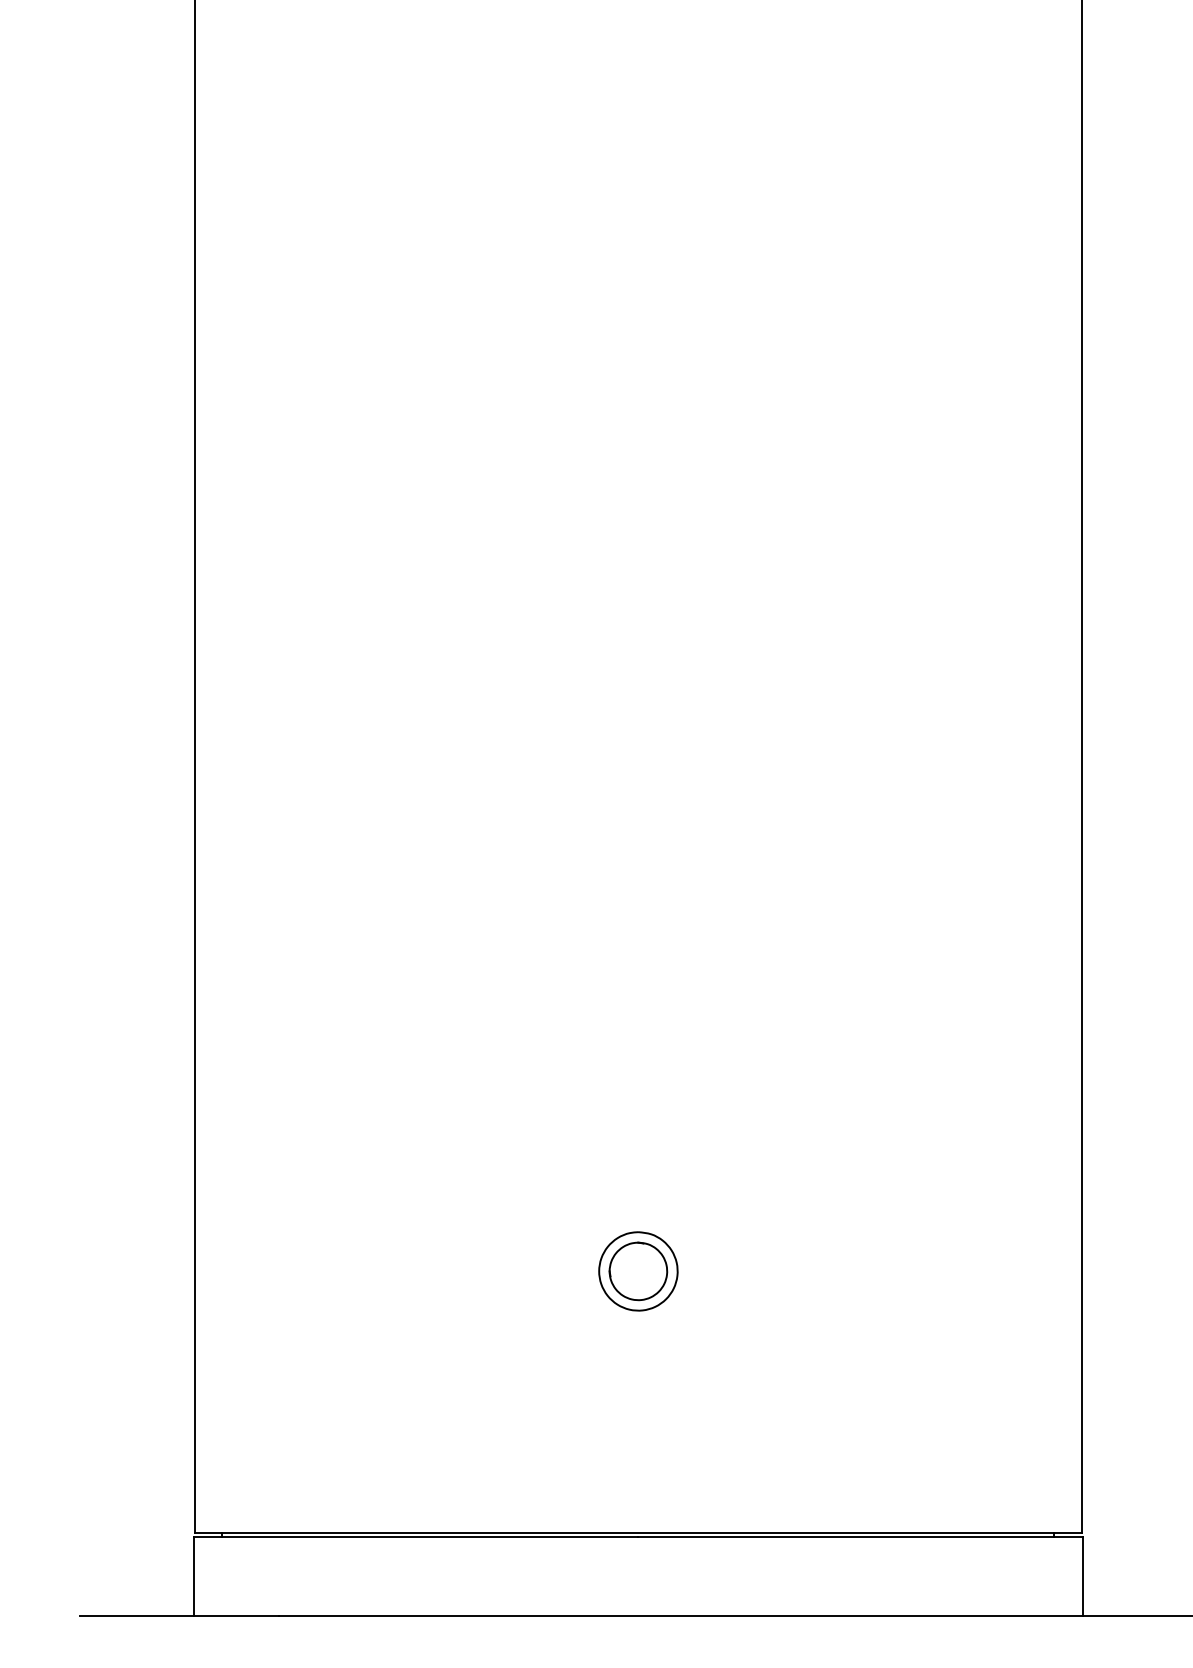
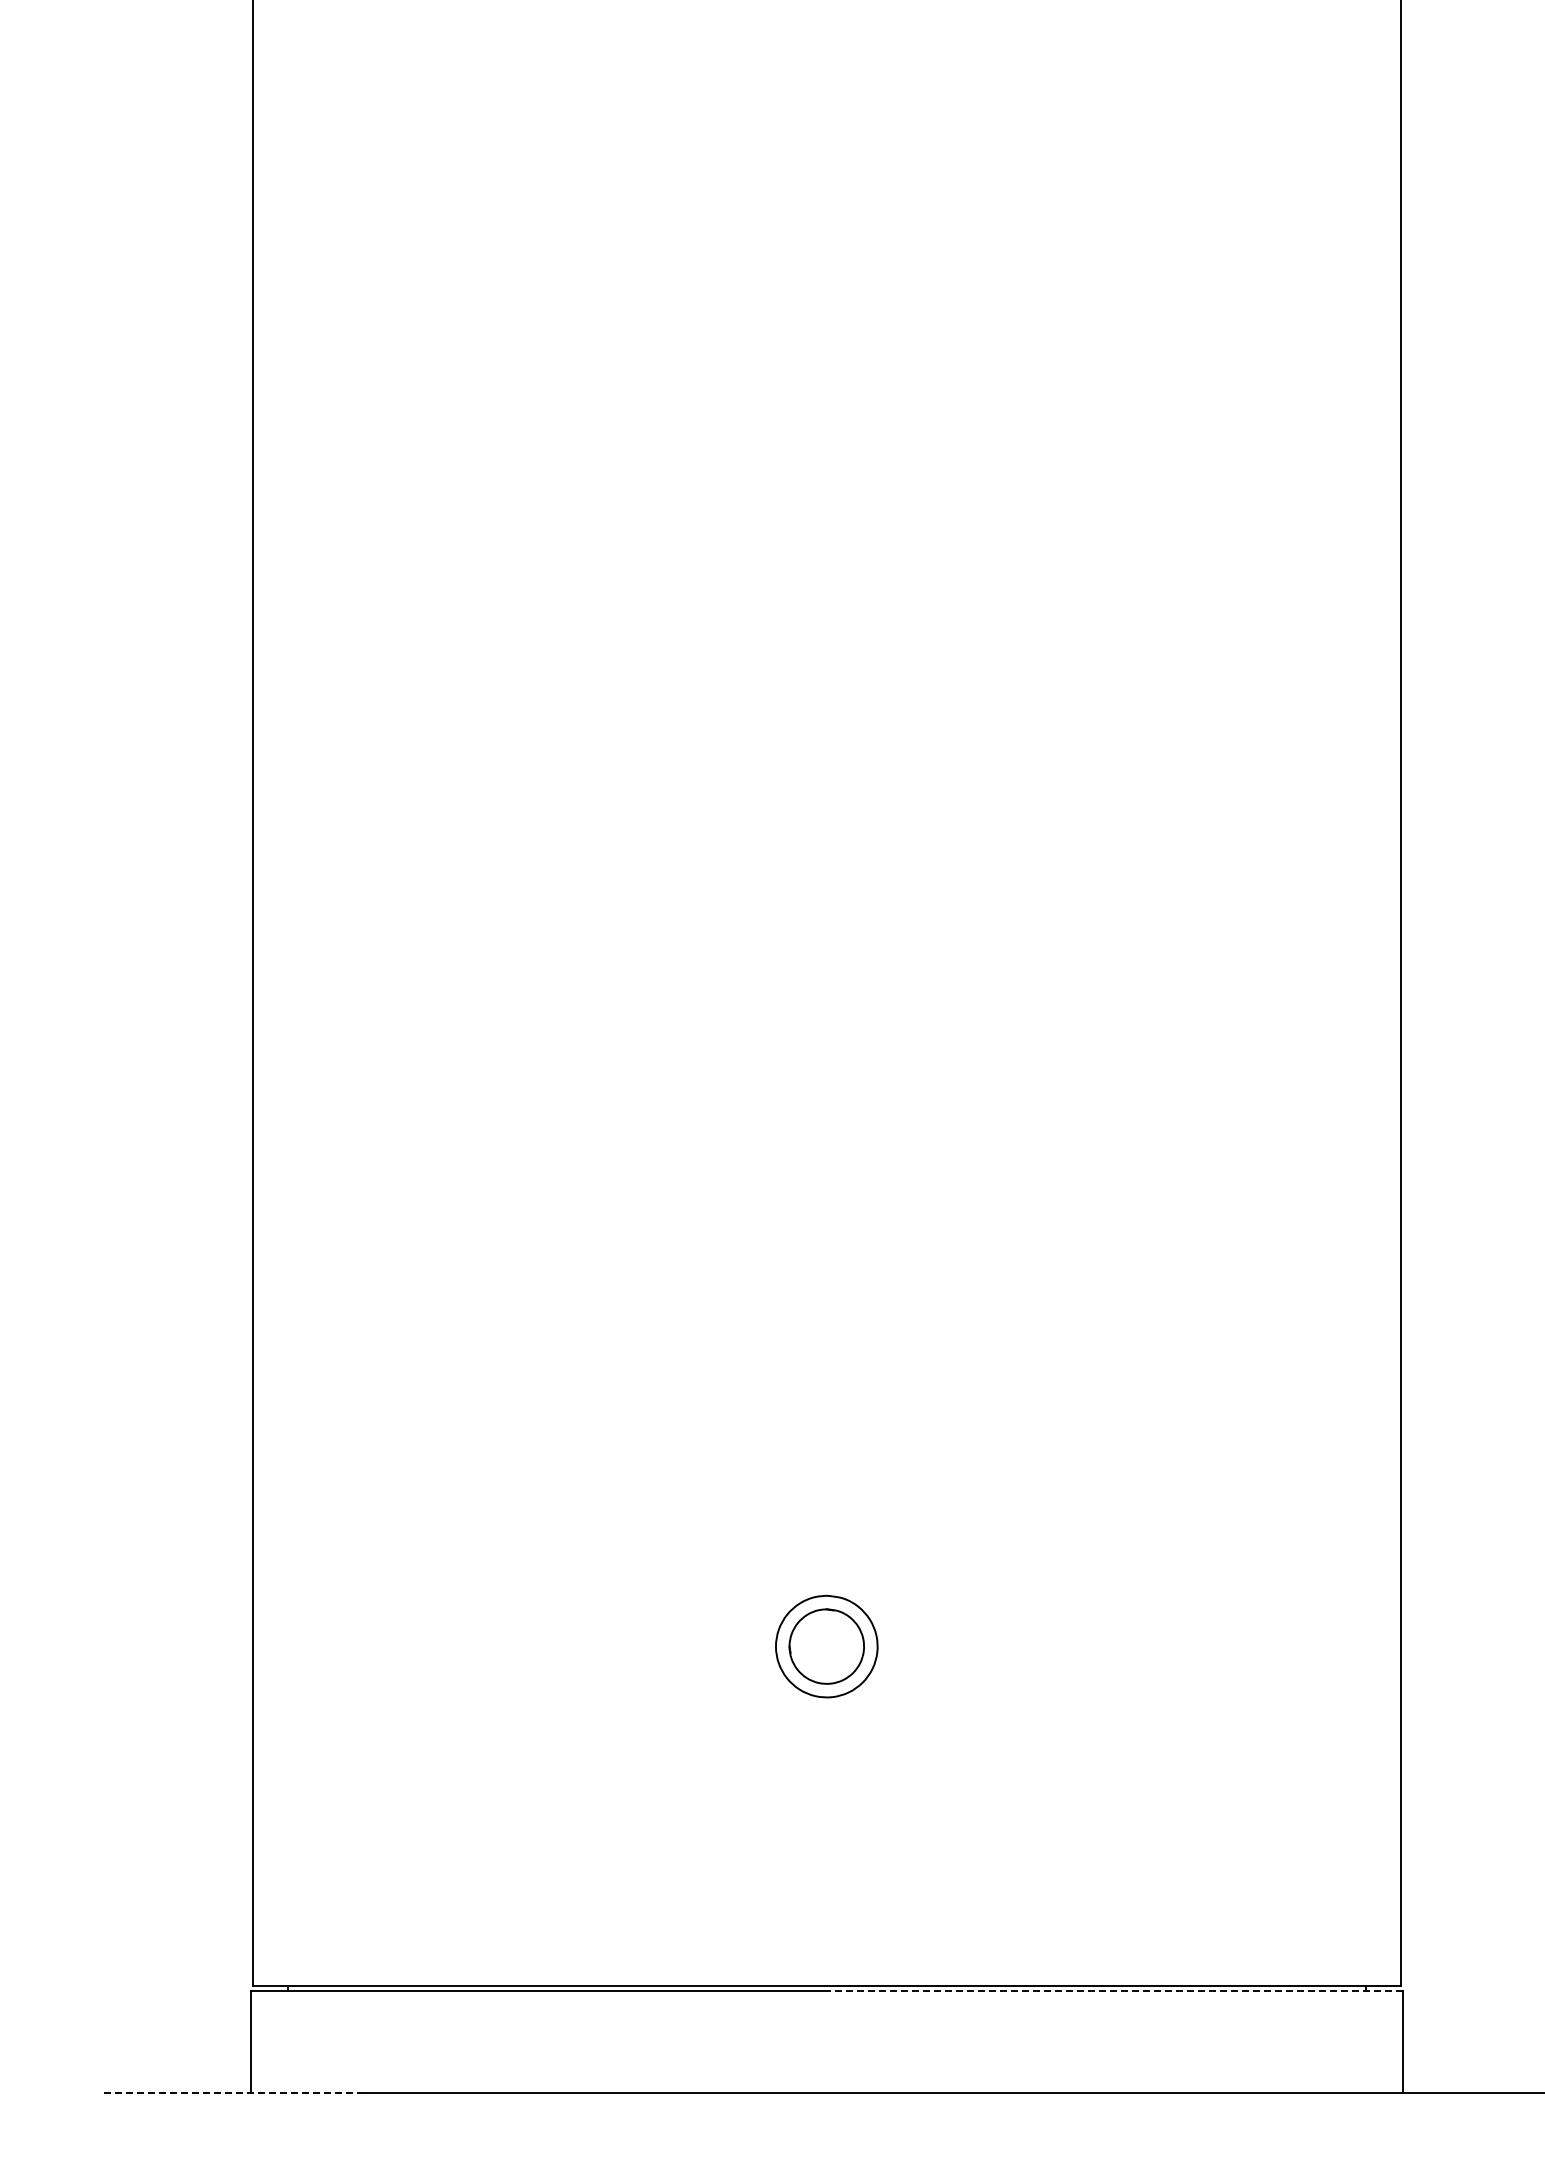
line: (860, 1537) -> (1114, 1991), solid -> dashed
line: (180, 1615) -> (233, 2092), solid -> dashed

